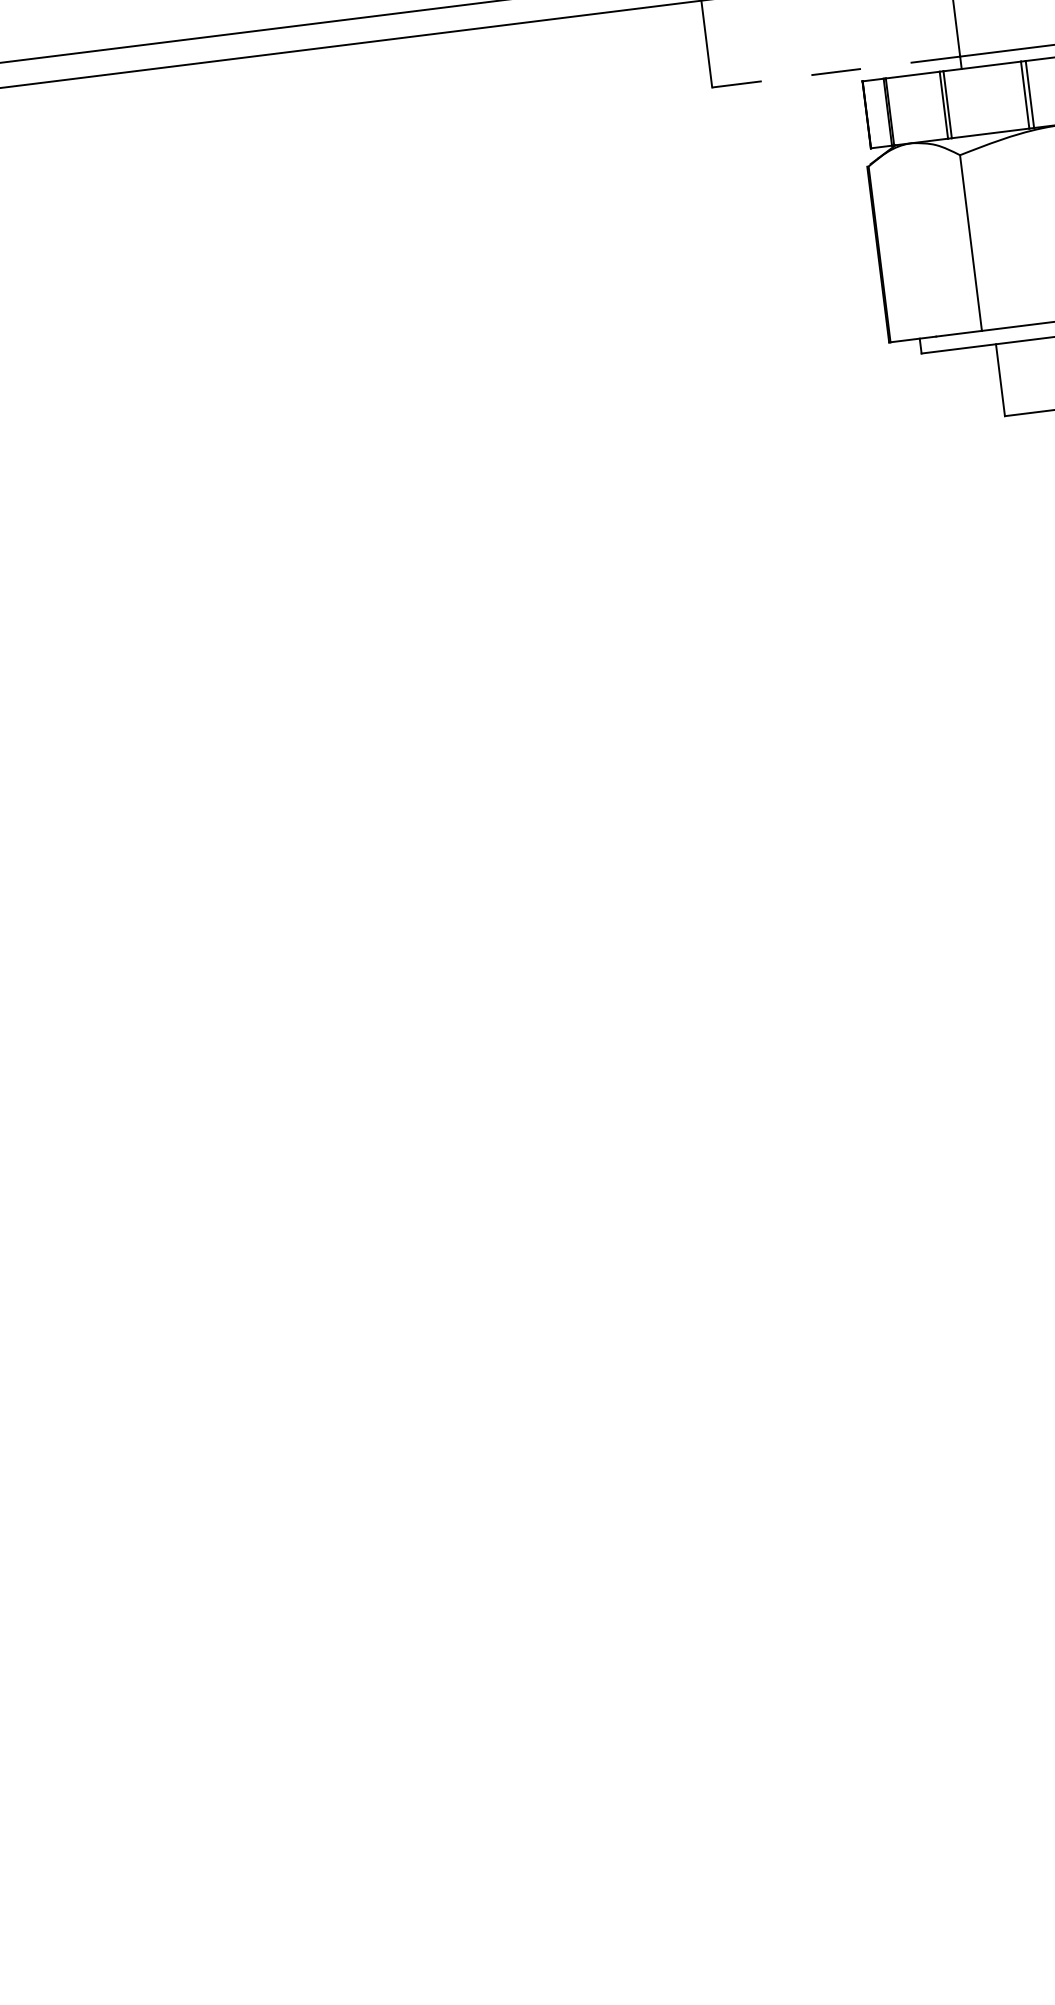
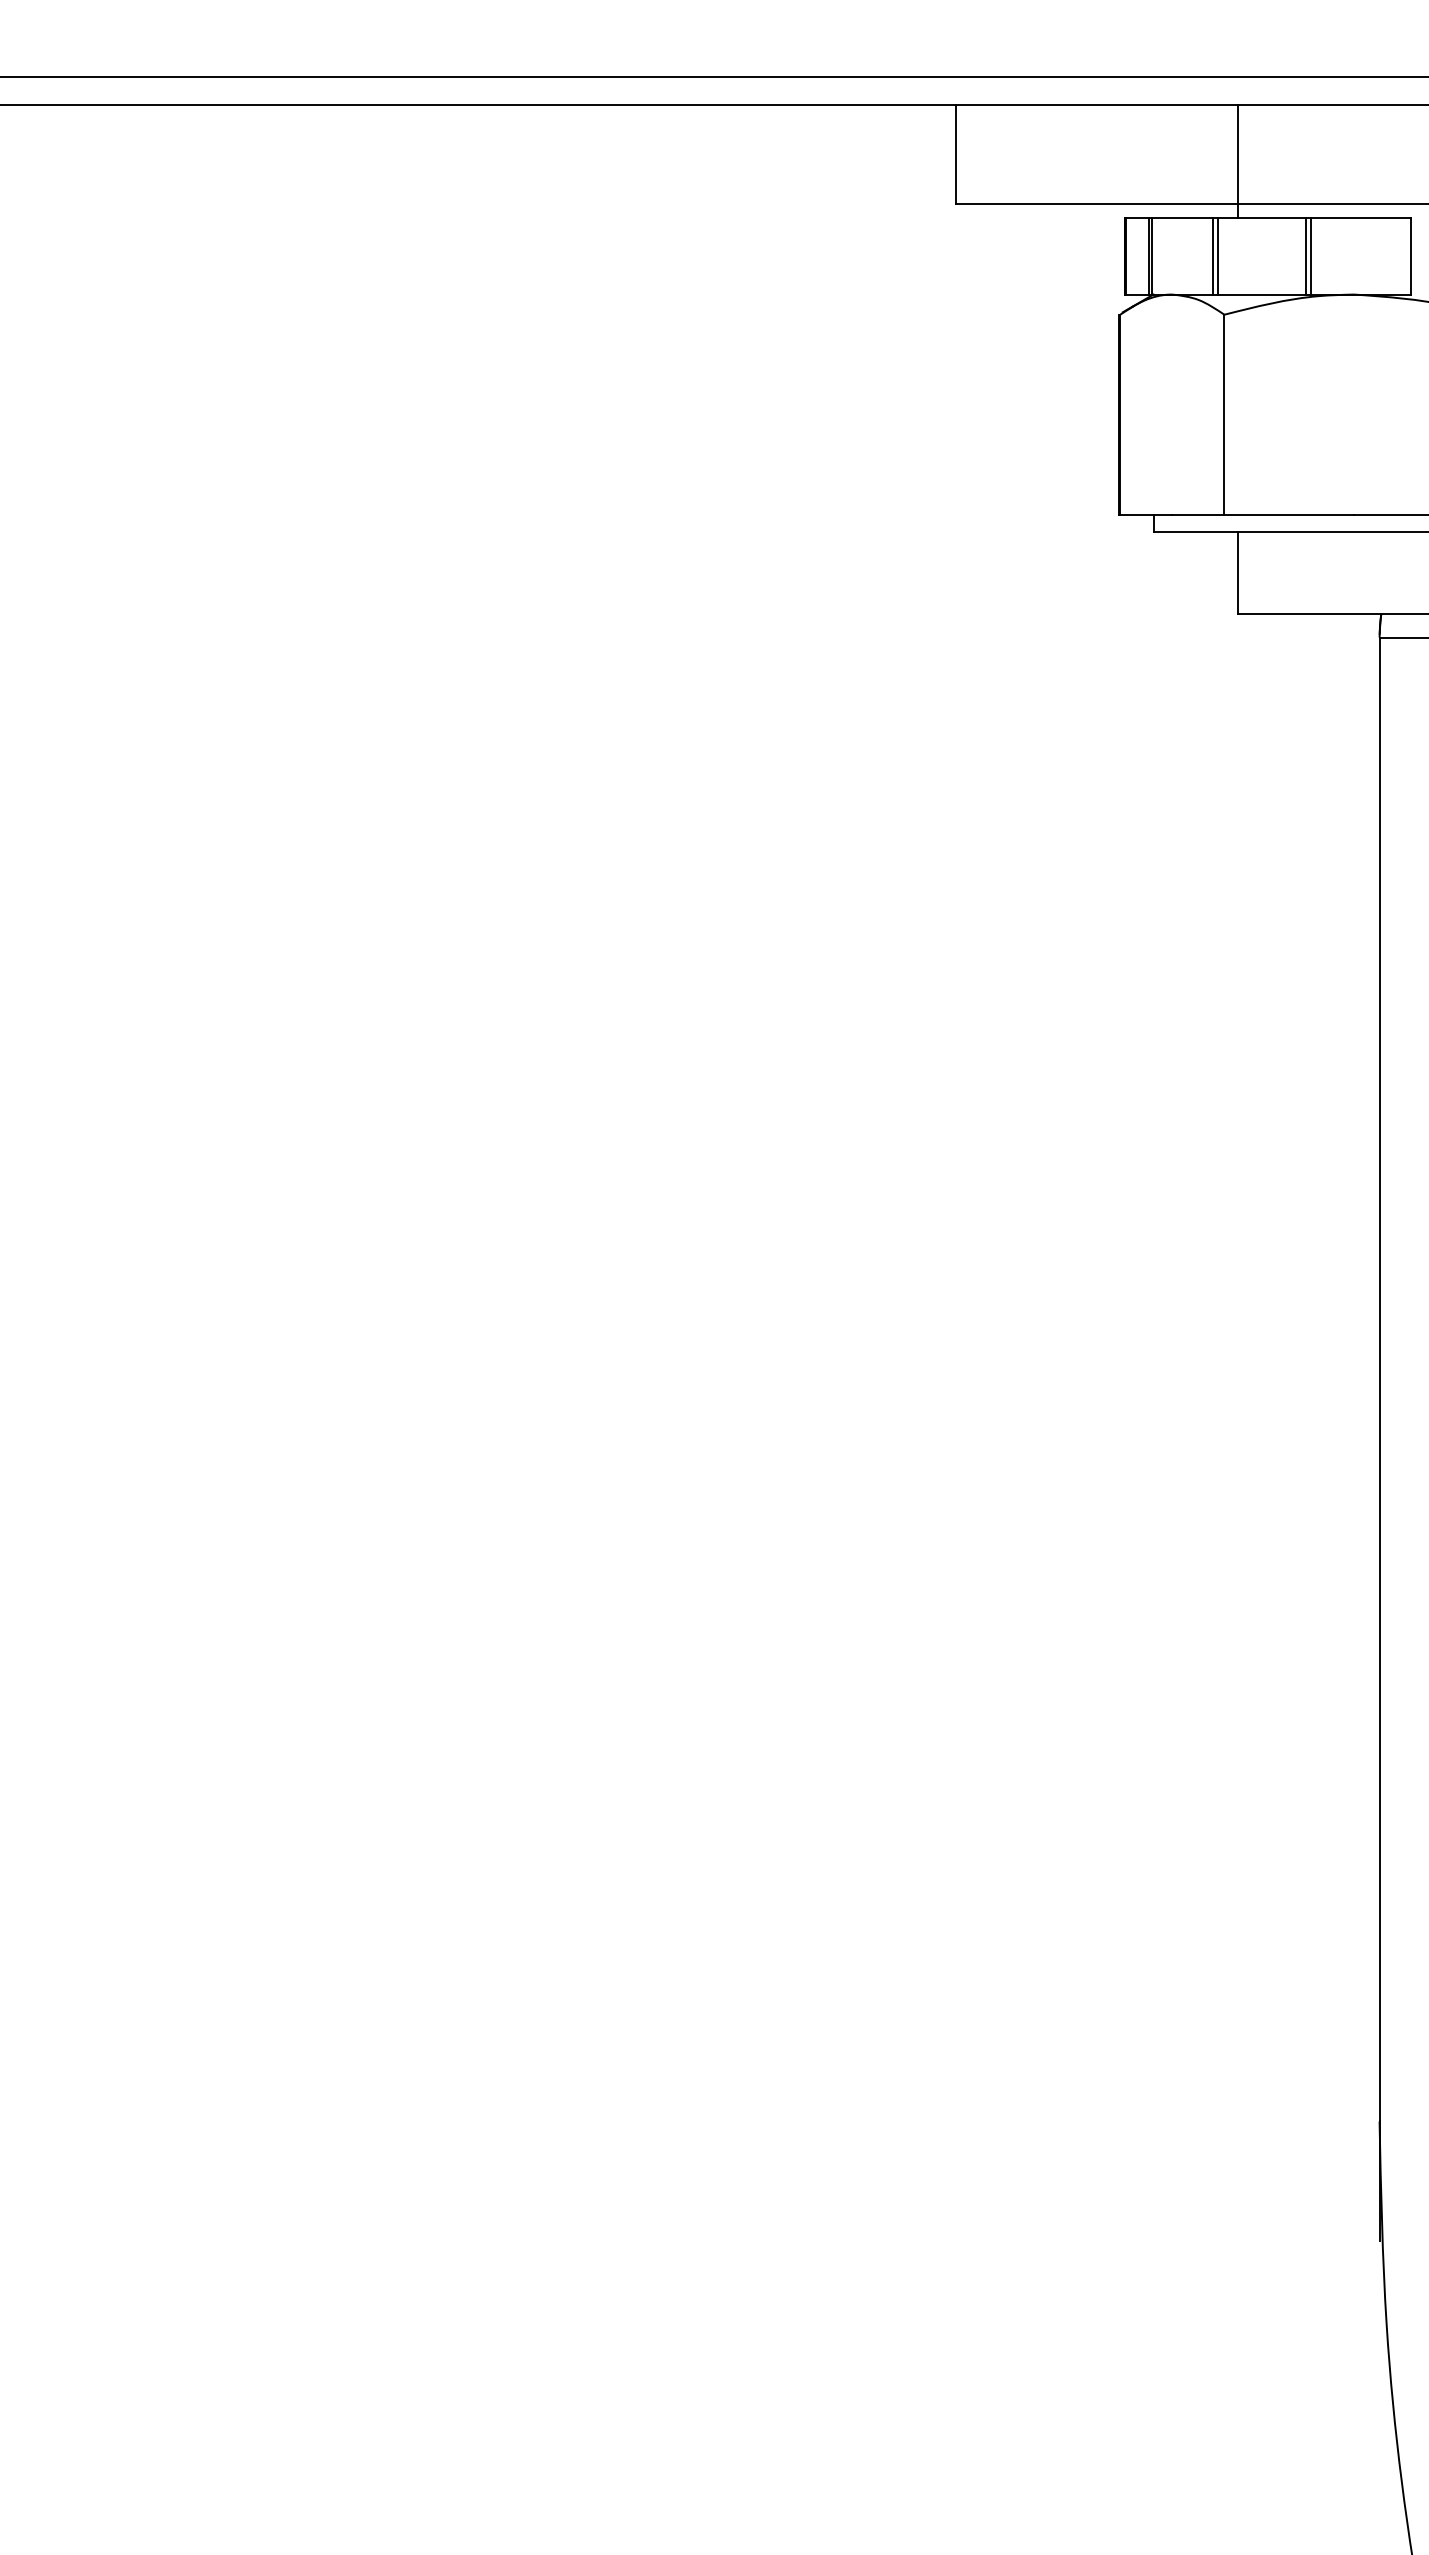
line: (835, 72) -> (1096, 204), dashed -> solid

